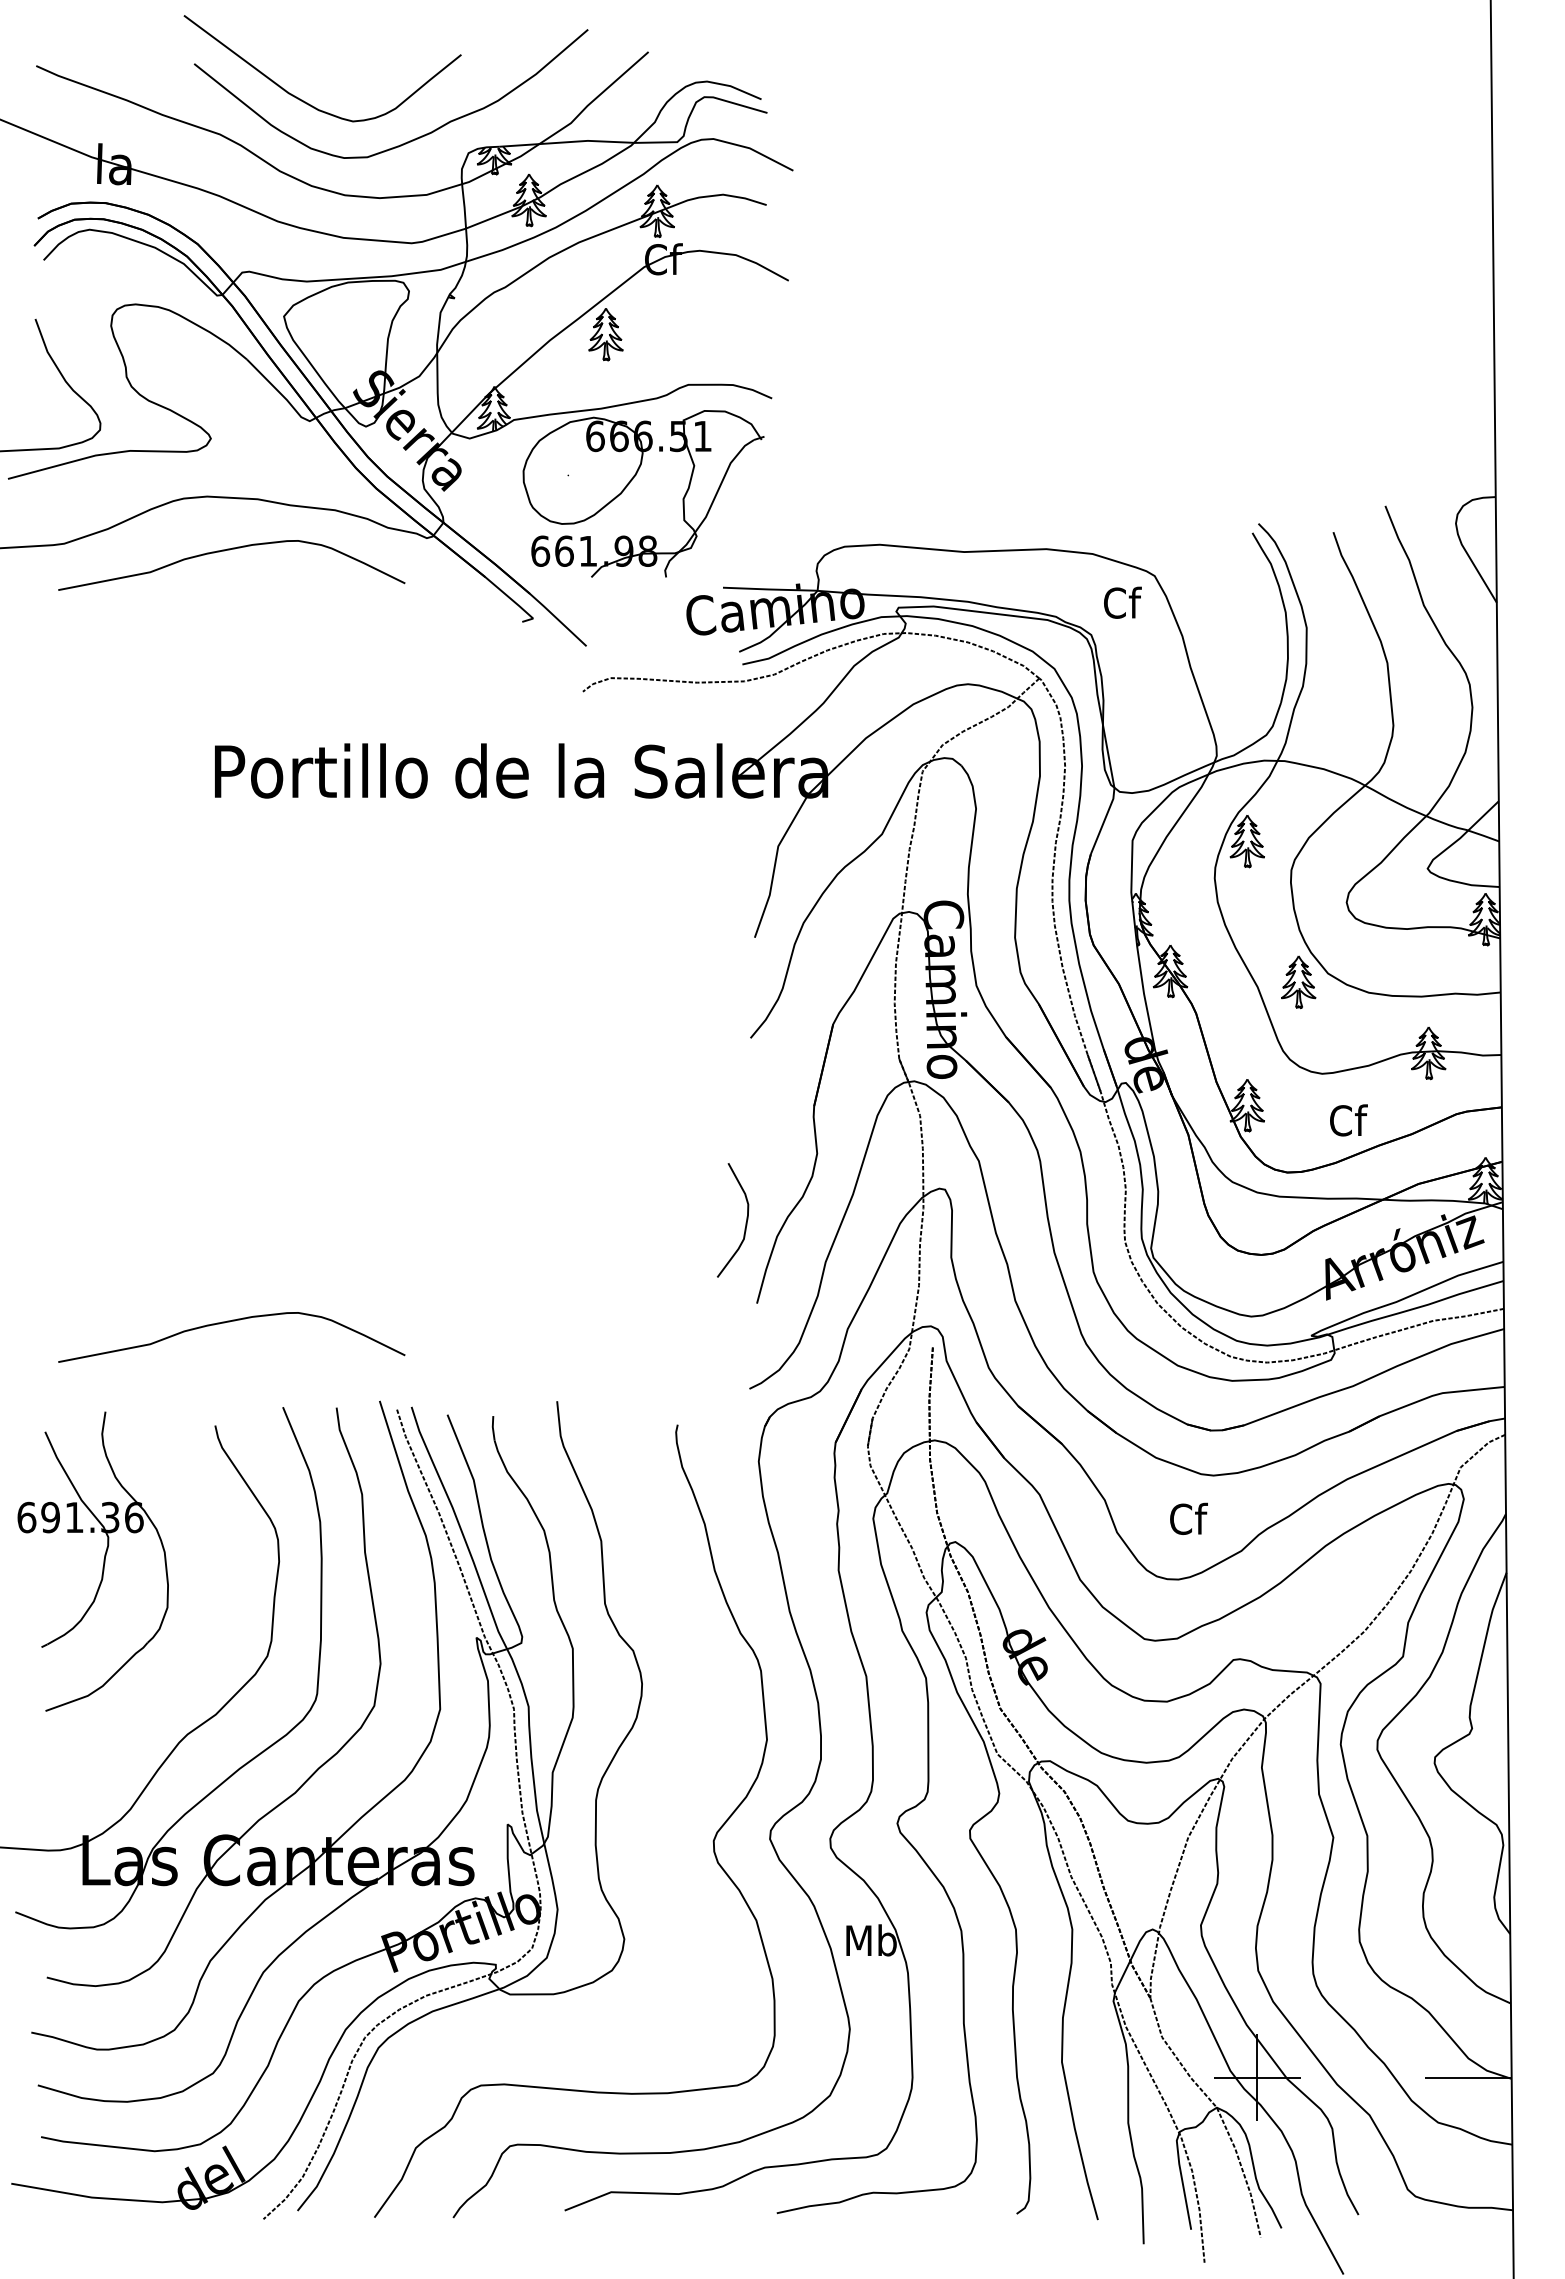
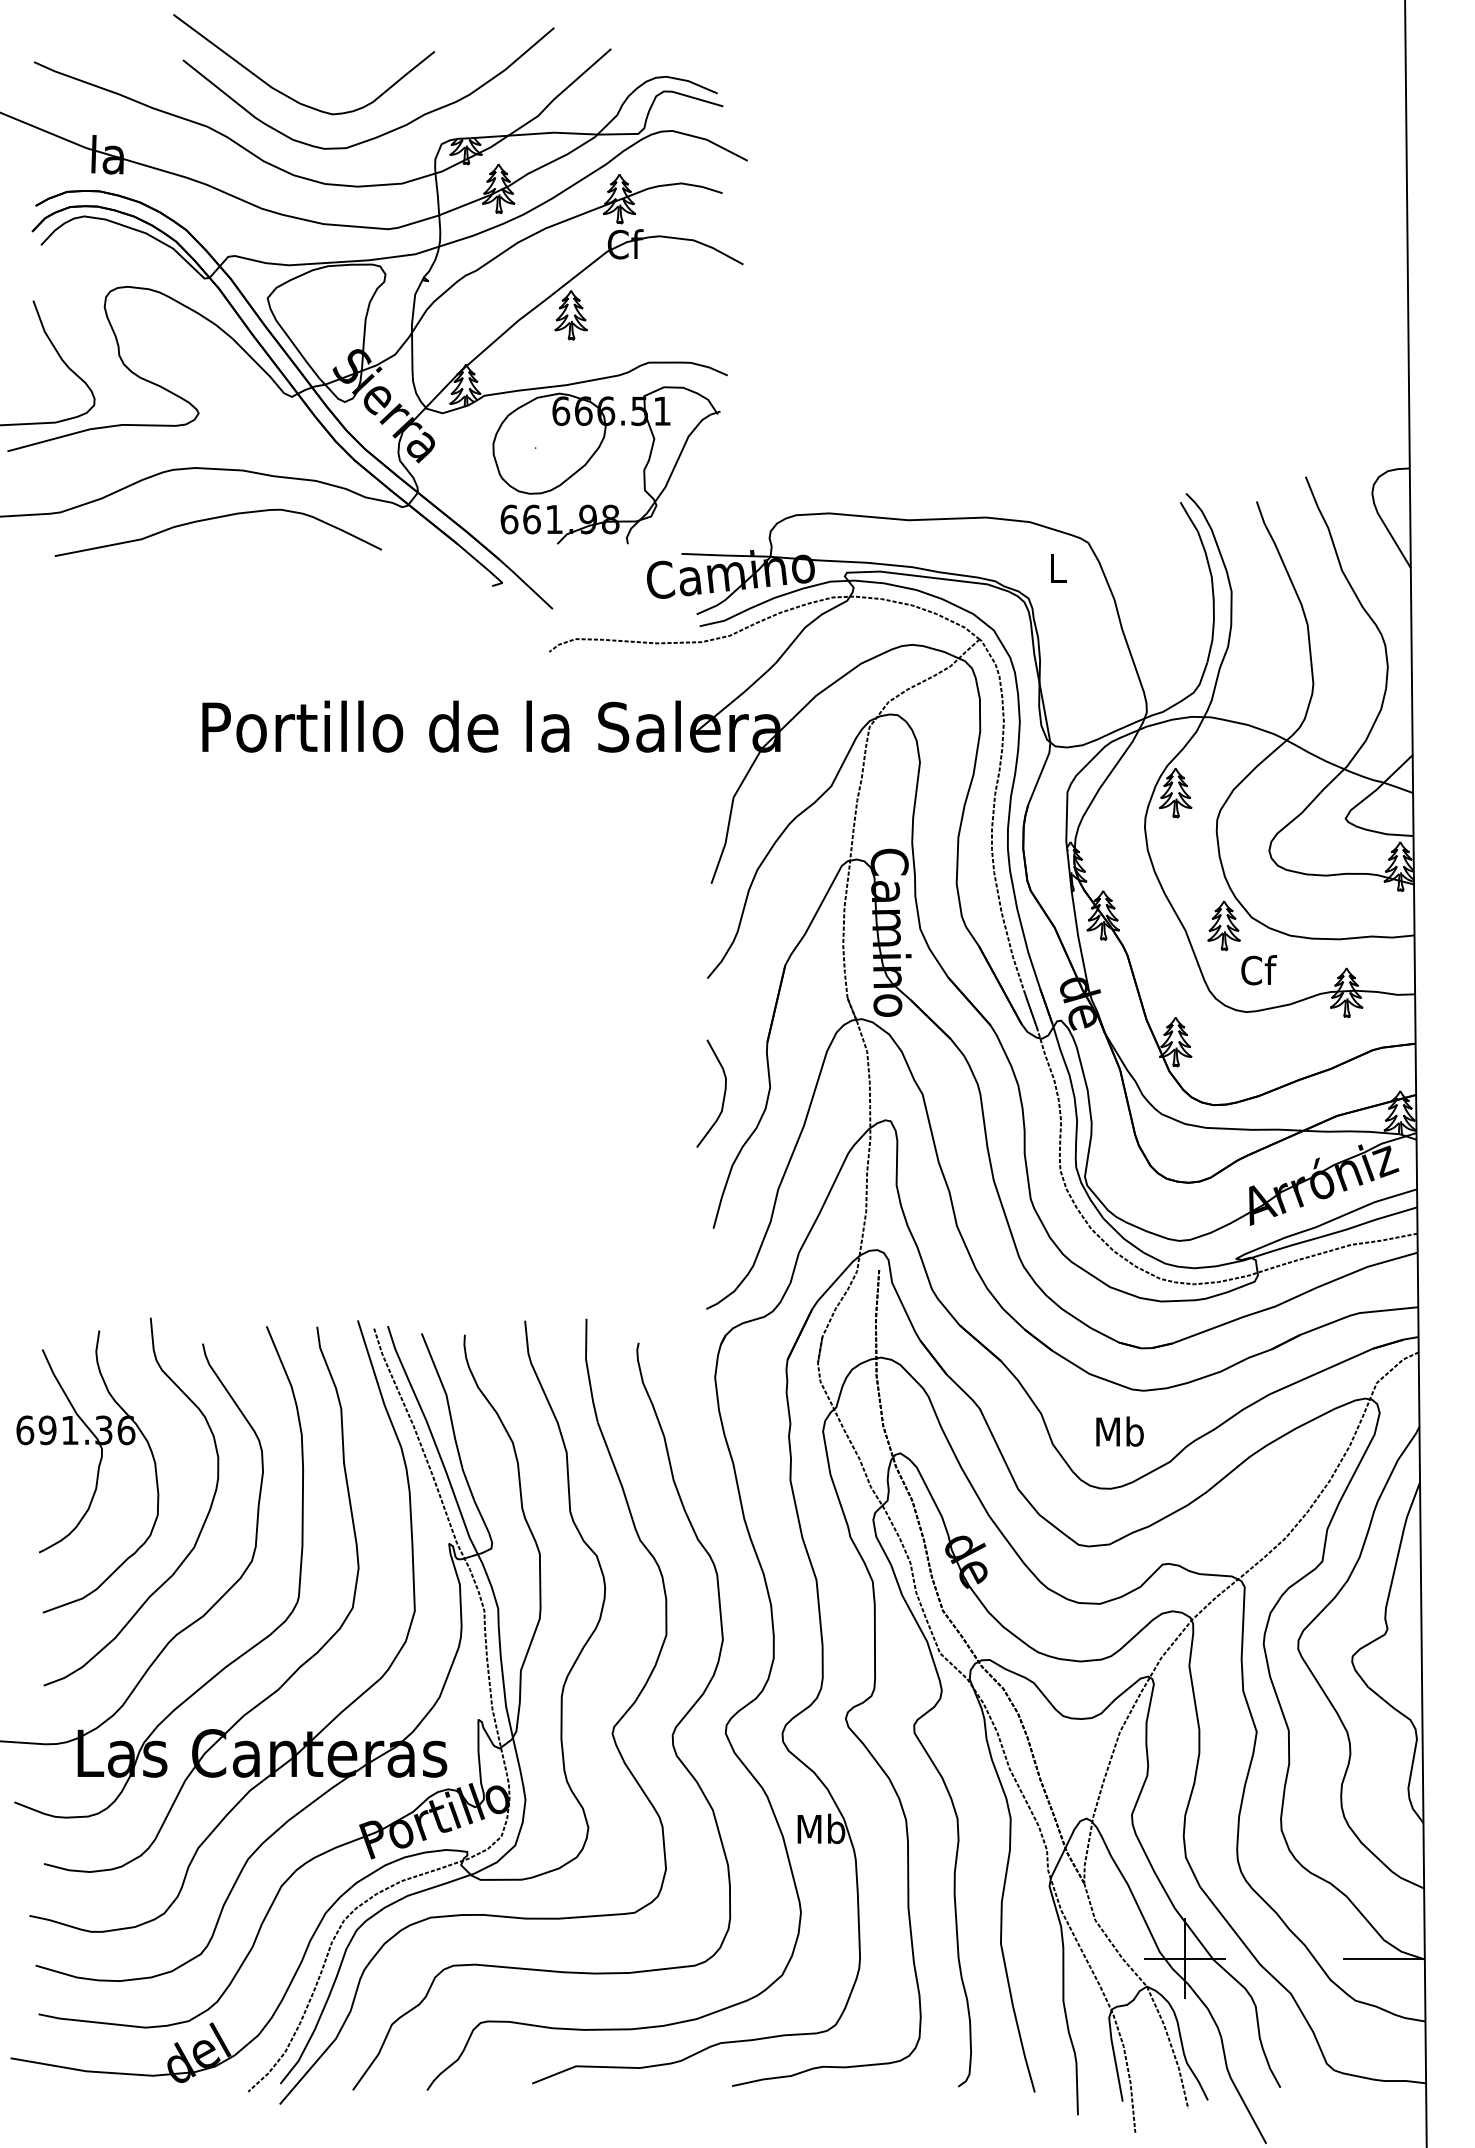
text: (1122, 602) -> (1057, 567), Cf -> L
text: (1348, 1120) -> (1258, 970), moved
curve: (745, 1222) -> (723, 1095), moved
curve: (230, 1322) -> (217, 1246), removed
text: (1188, 1518) -> (1120, 1431), Cf -> Mb
curve: (212, 1623) -> (200, 1530), added
part: (649, 1836) -> (612, 1730), added

